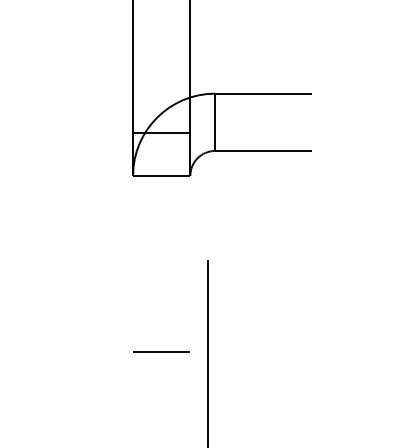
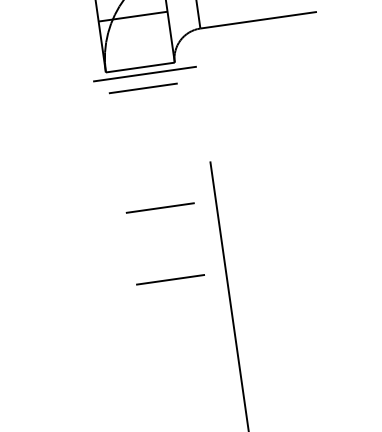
line: (164, 181) -> (144, 73), added
line: (161, 193) -> (143, 88), added
line: (161, 292) -> (160, 207), added

